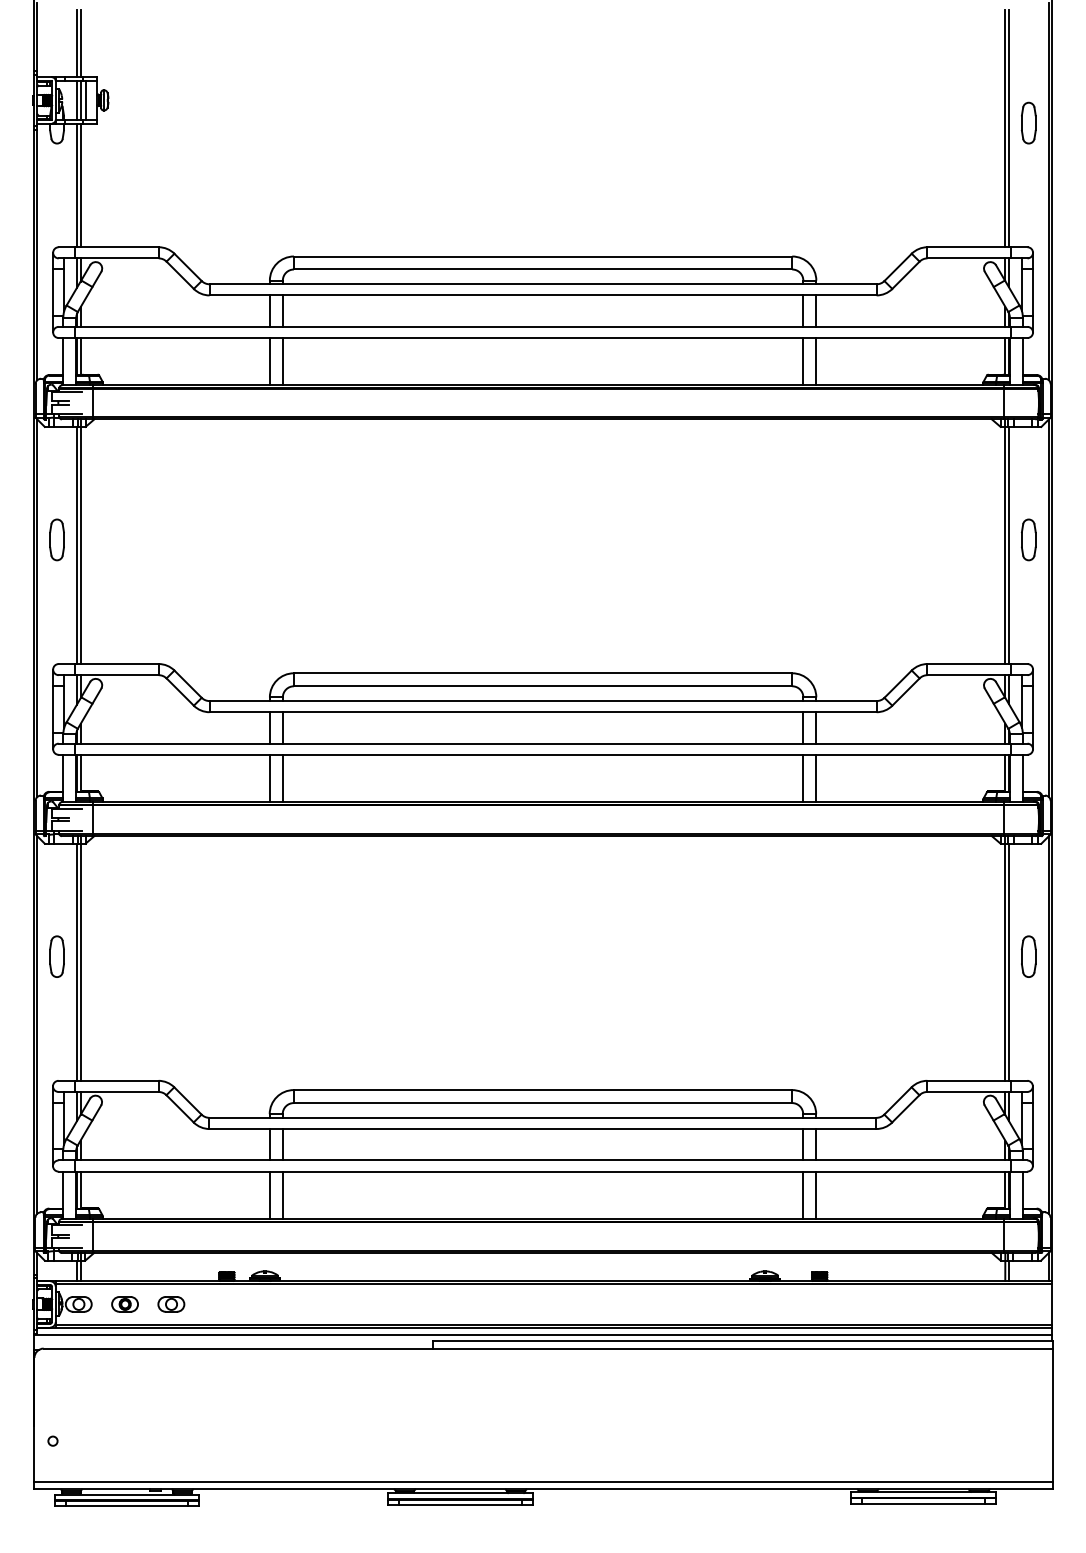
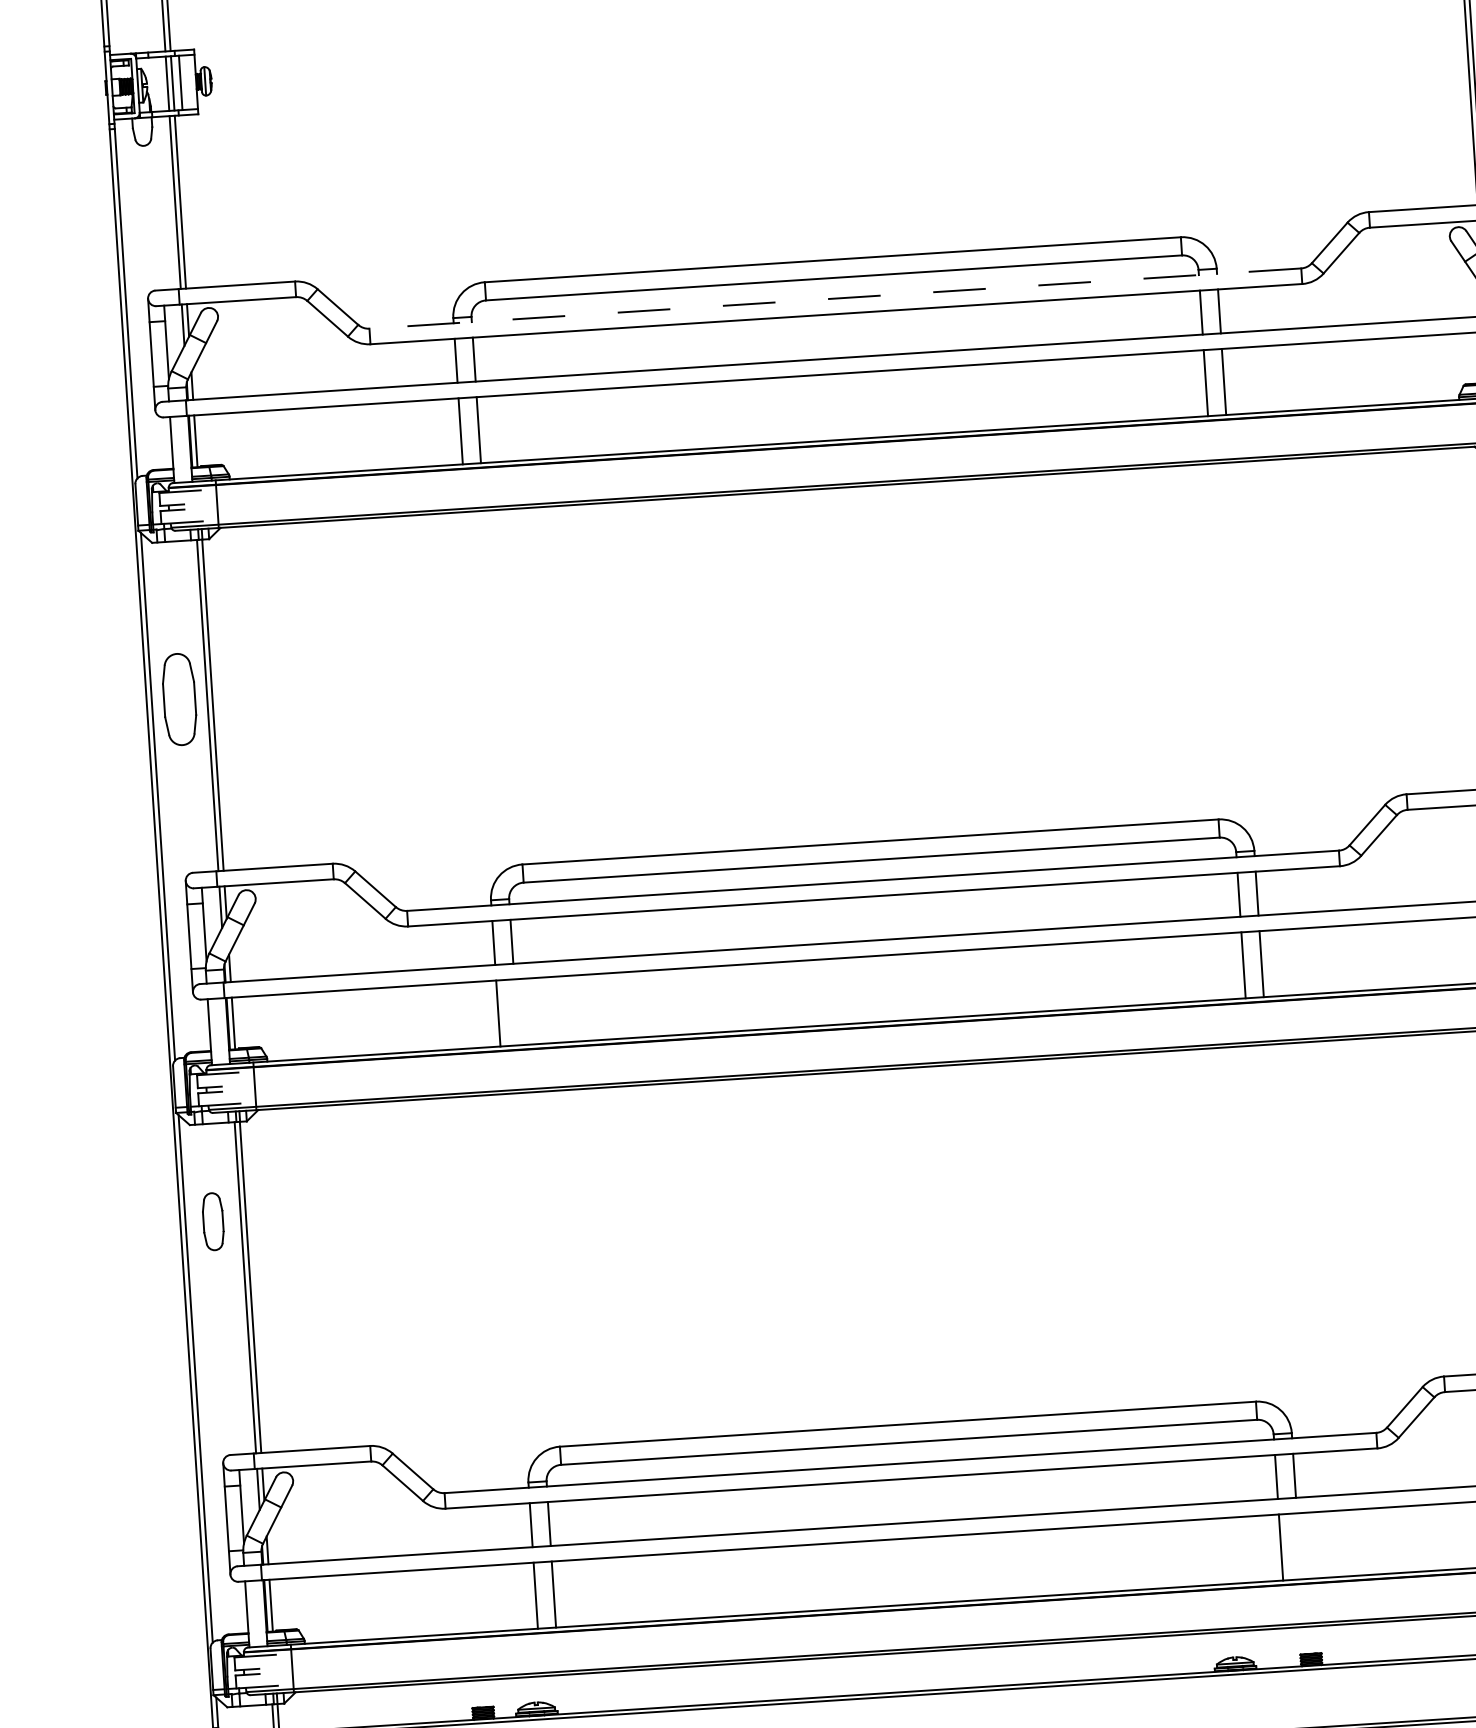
line: (543, 284) -> (835, 298), solid -> dashed
part: (56, 539) -> (178, 699), size x1.6
line: (282, 778) -> (515, 1012), removed
part: (56, 956) -> (212, 1221), moved
line: (816, 1194) -> (1299, 1545), removed

